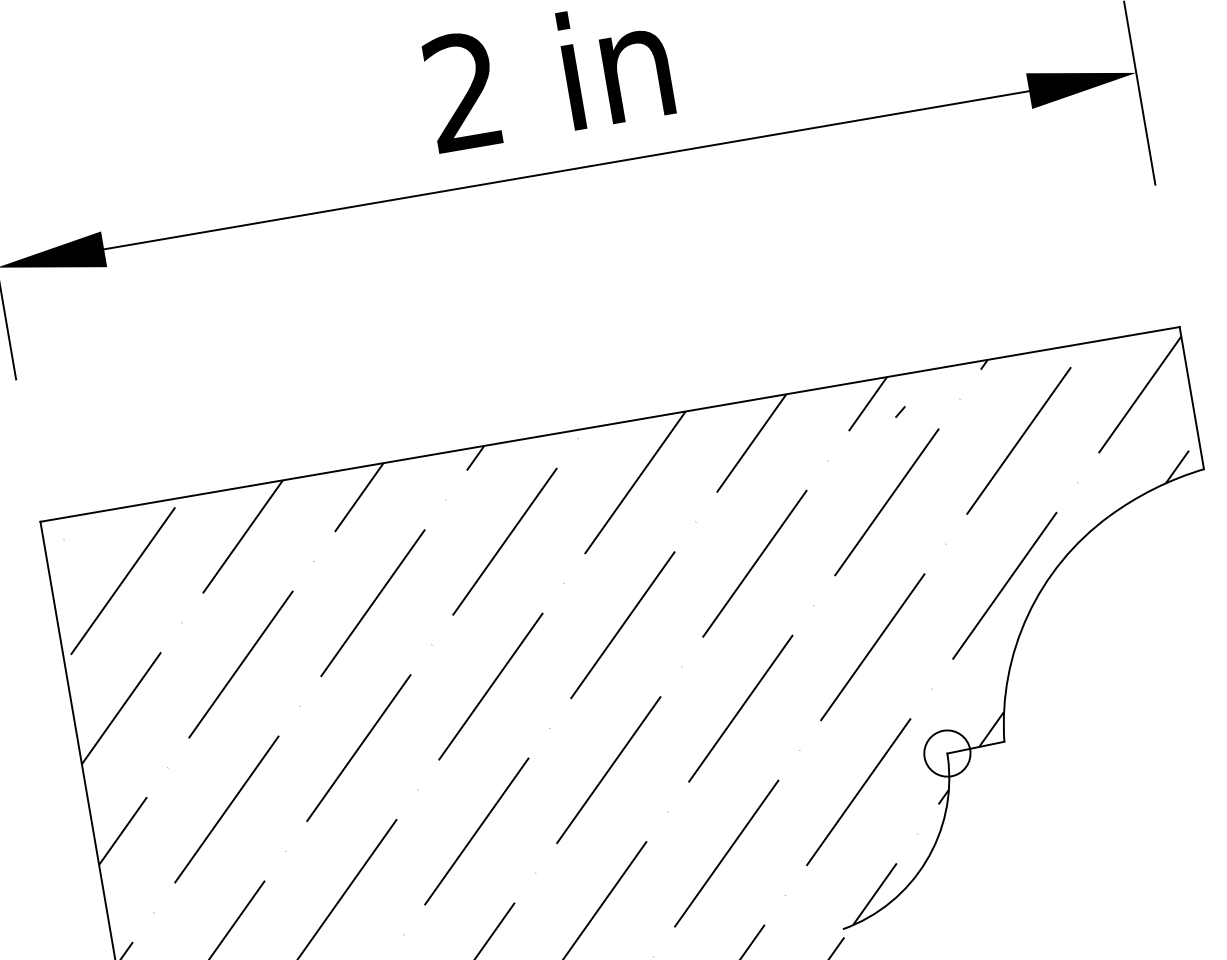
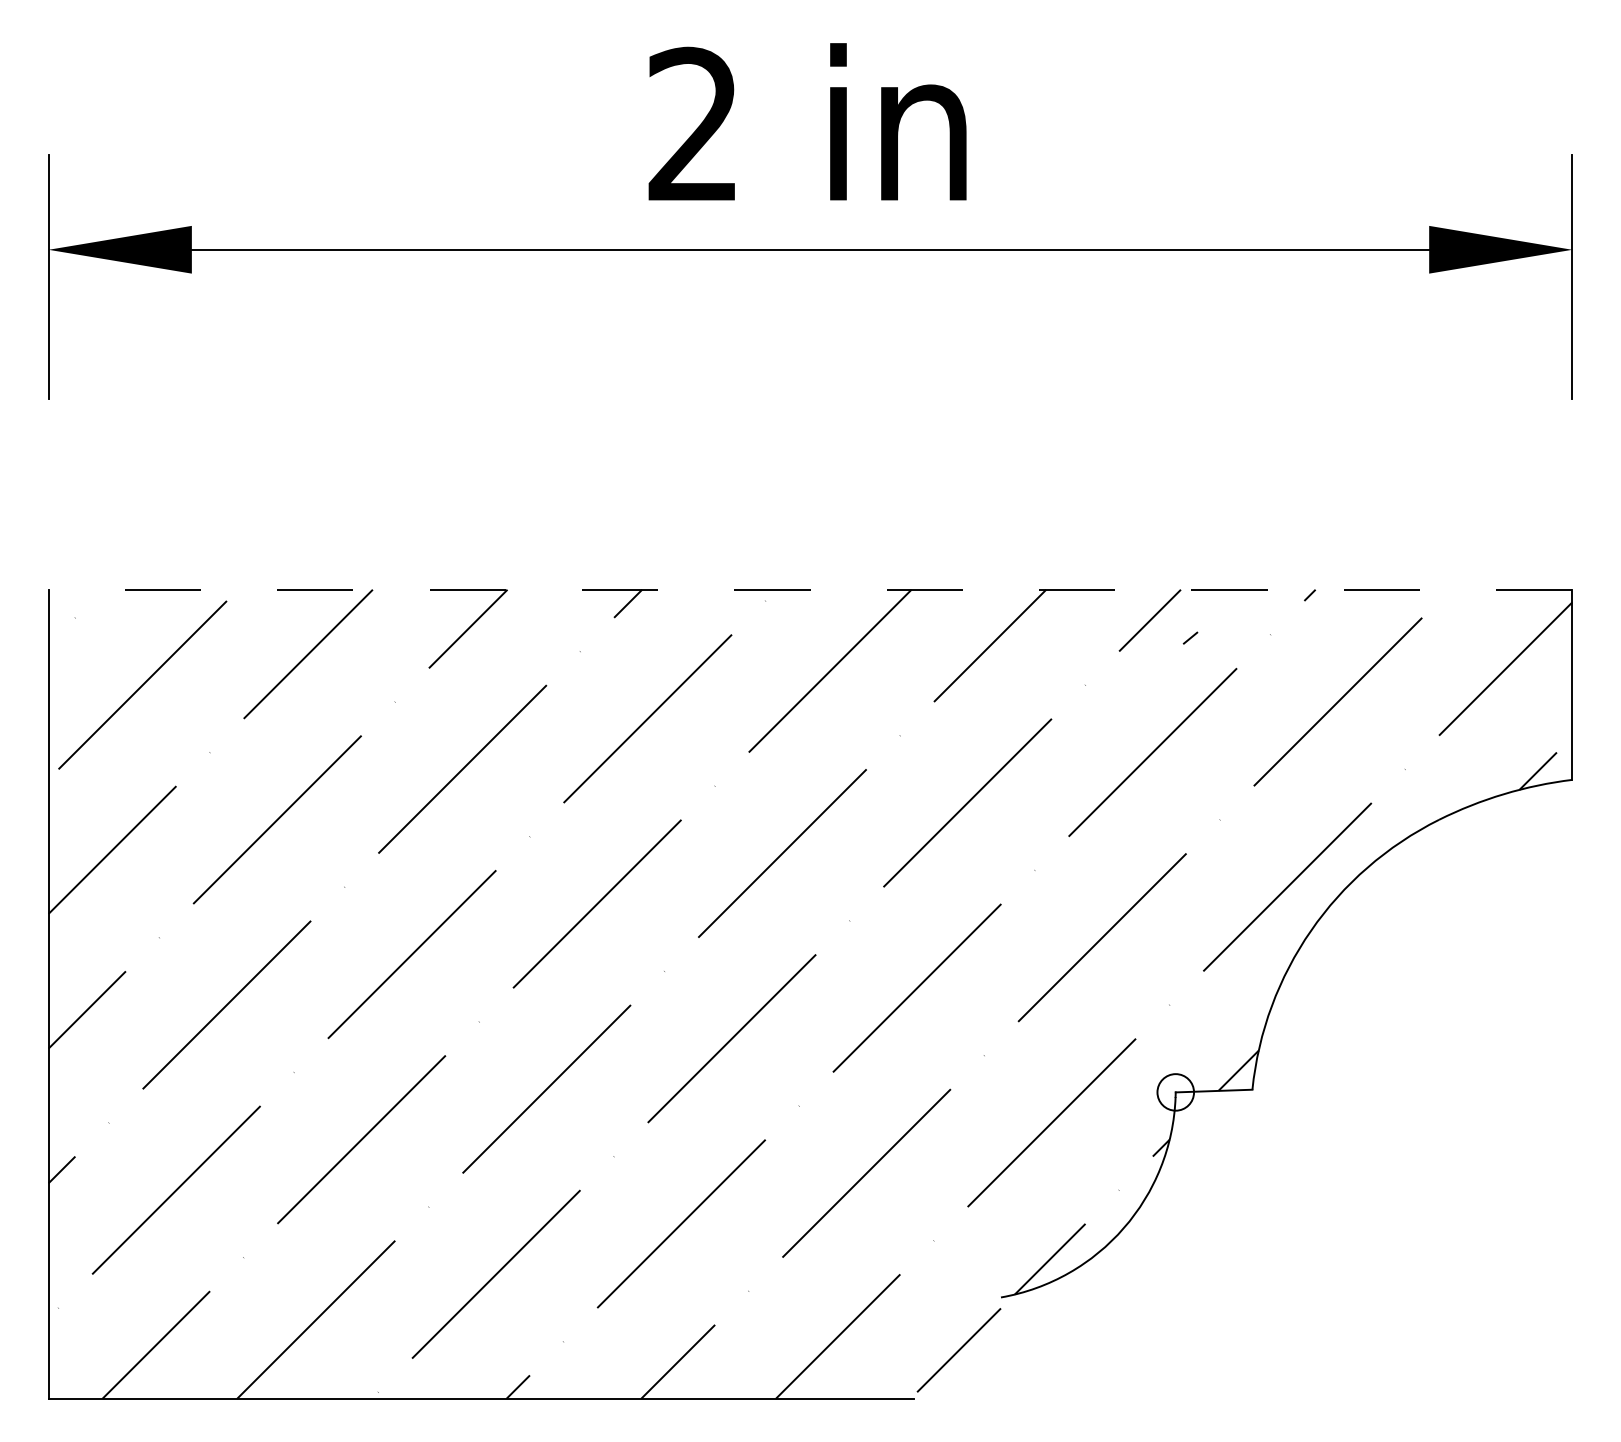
line: (610, 424) -> (810, 589), solid -> dashed
circle: (947, 752) -> (1175, 1091), size x0.6

